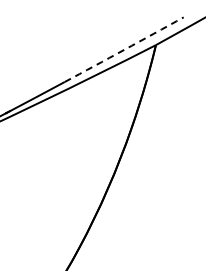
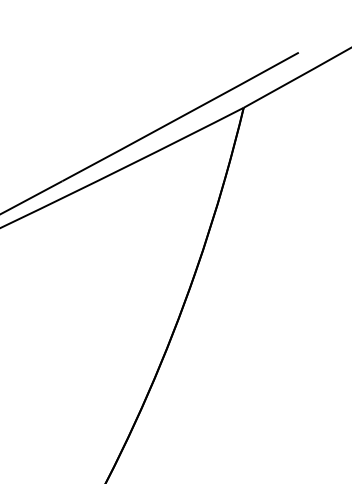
arc: (124, 49) -> (181, 116), dashed -> solid

